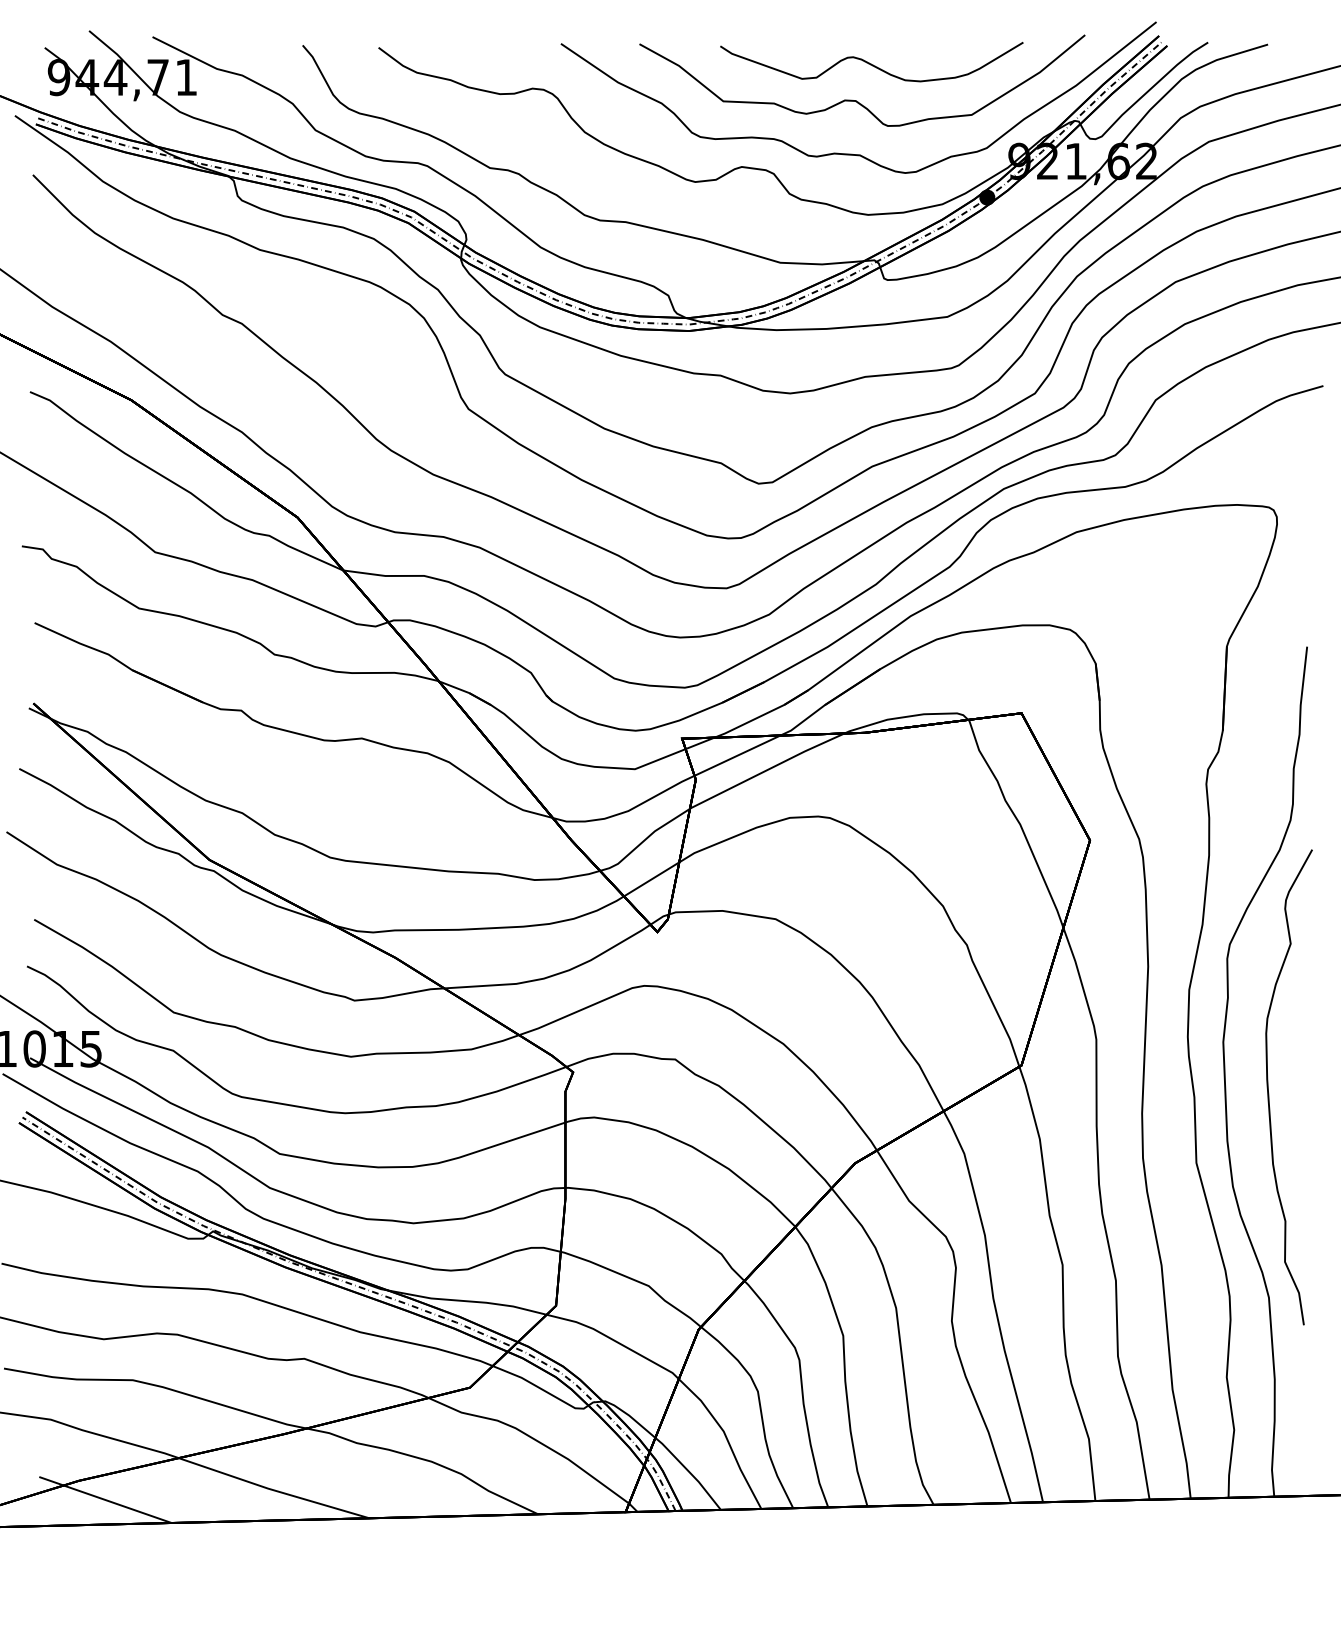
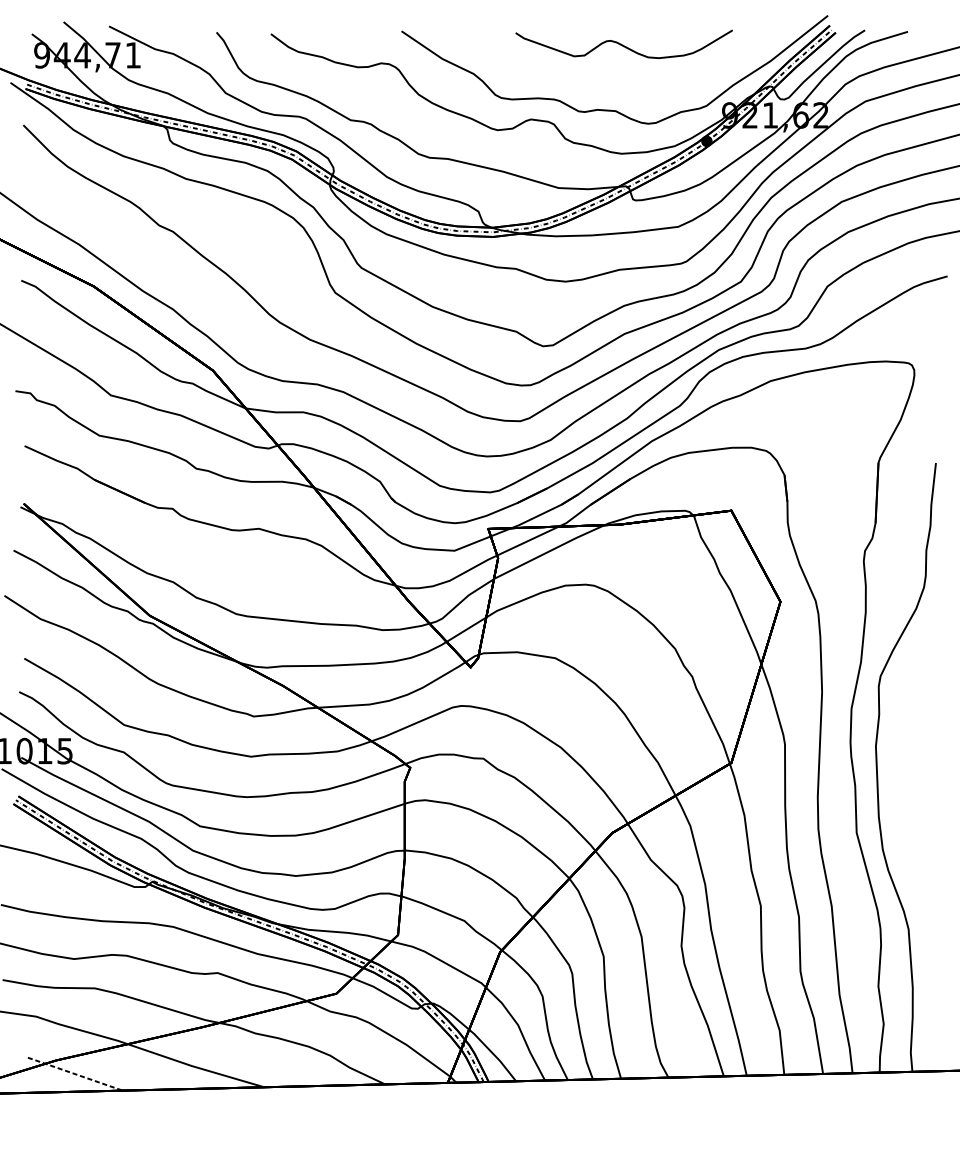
curve: (856, 100) -> (613, 71), removed
curve: (1269, 1093) -> (909, 783), removed
line: (105, 1500) -> (75, 1074), solid -> dashed

